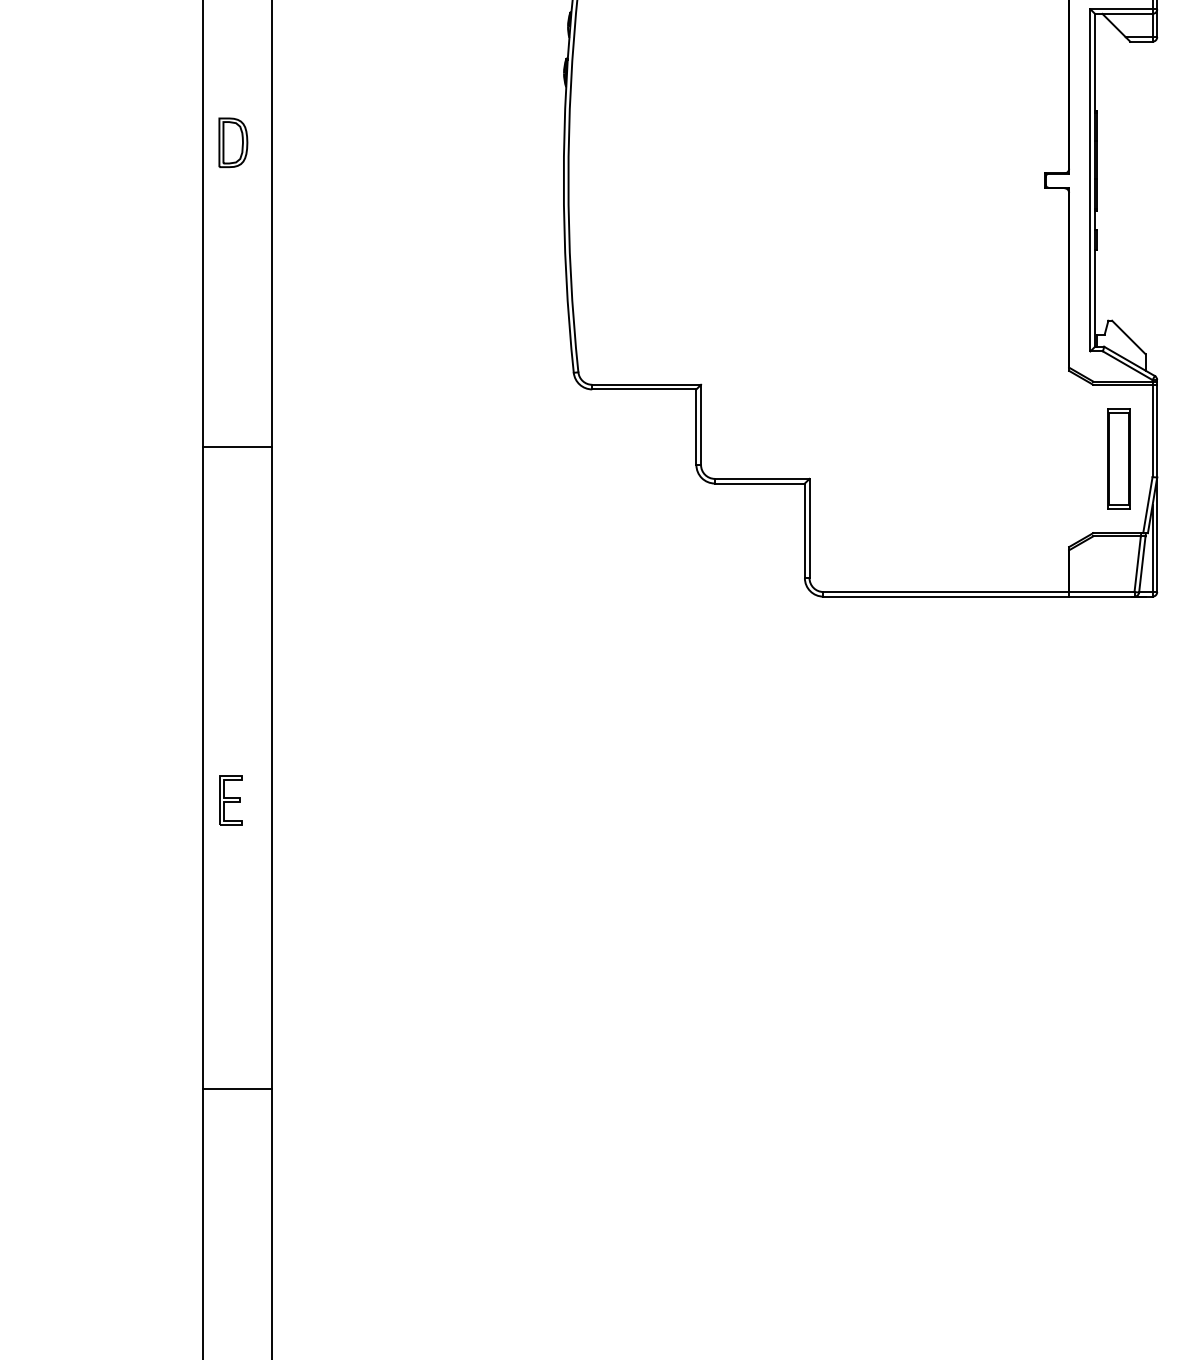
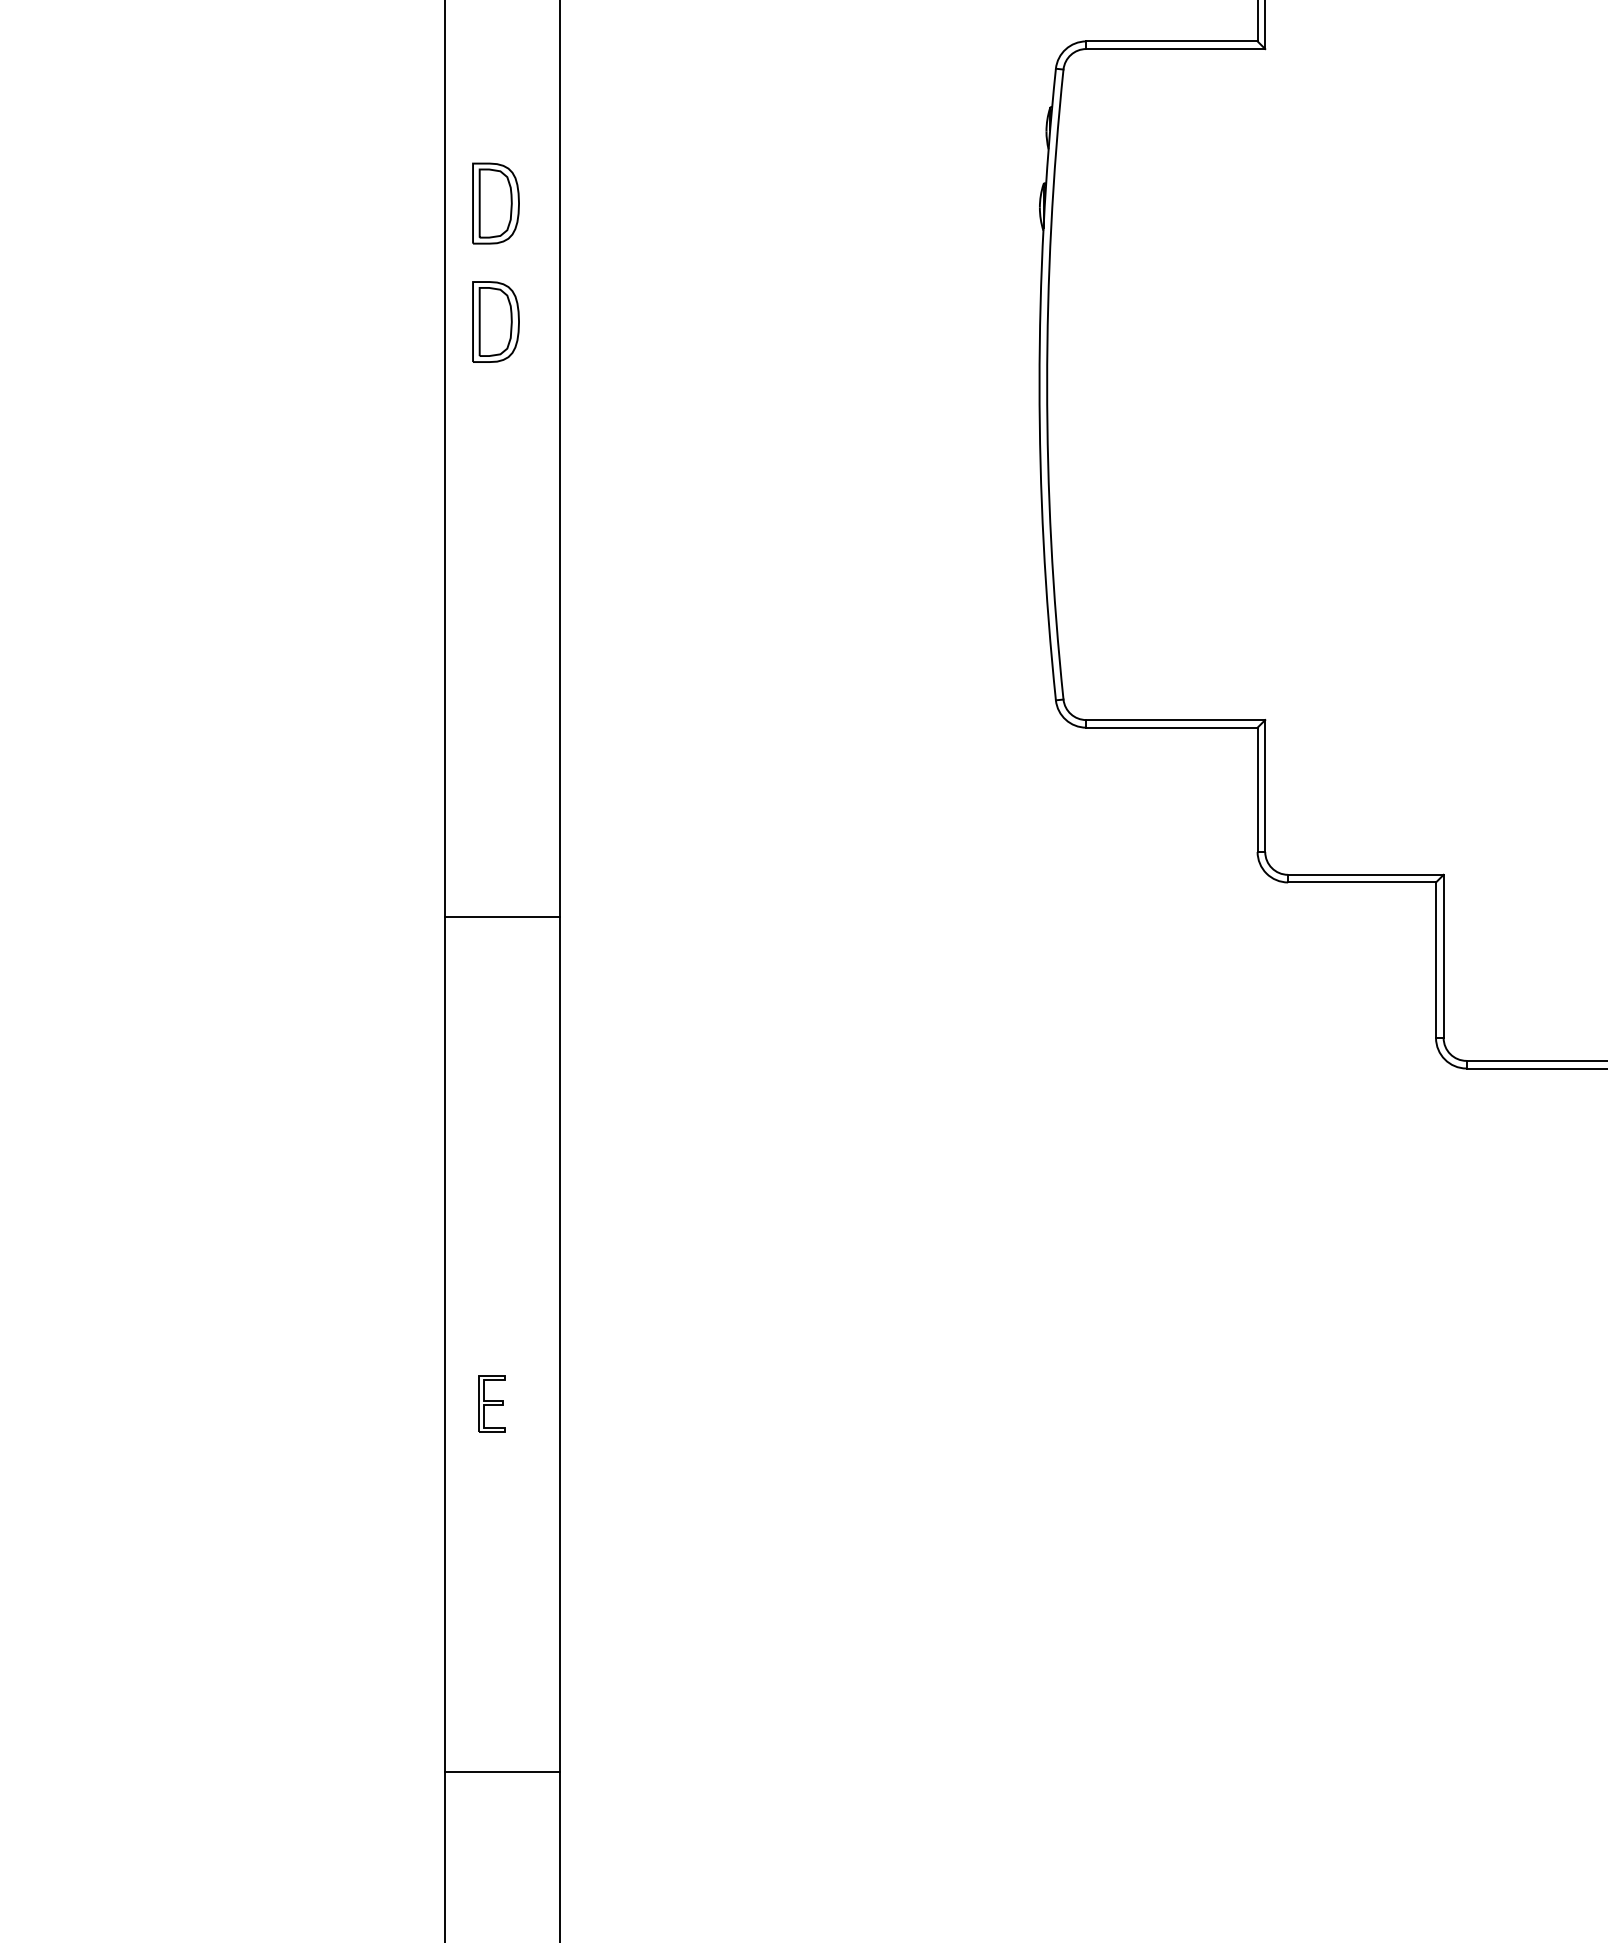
part: (233, 70) -> (496, 203), added
line: (237, 447) -> (502, 916), moved
part: (230, 800) -> (491, 1403), size x0.7
line: (237, 1089) -> (502, 1772), moved

